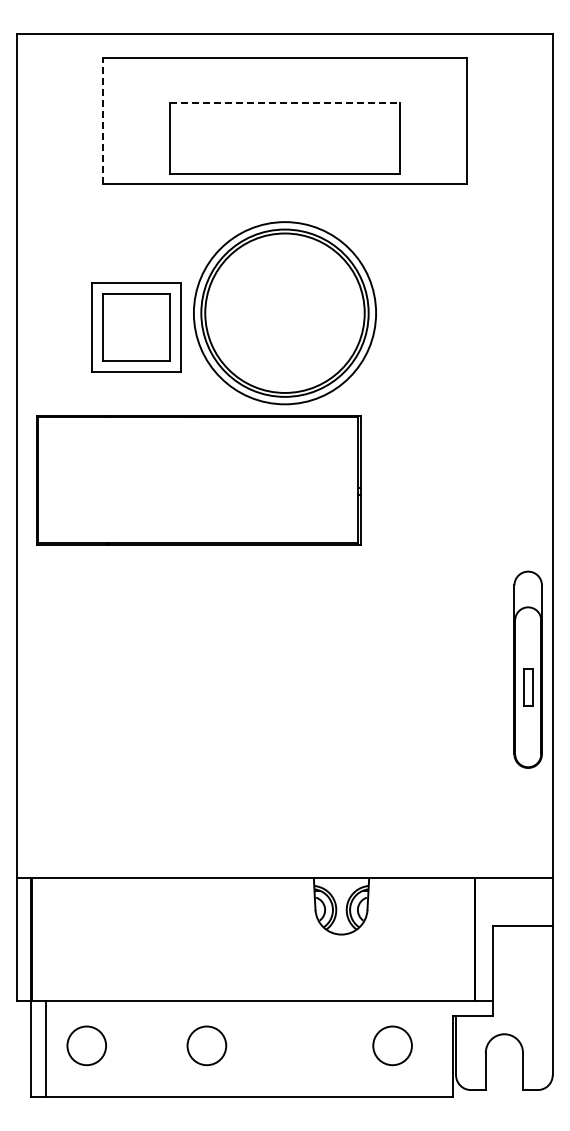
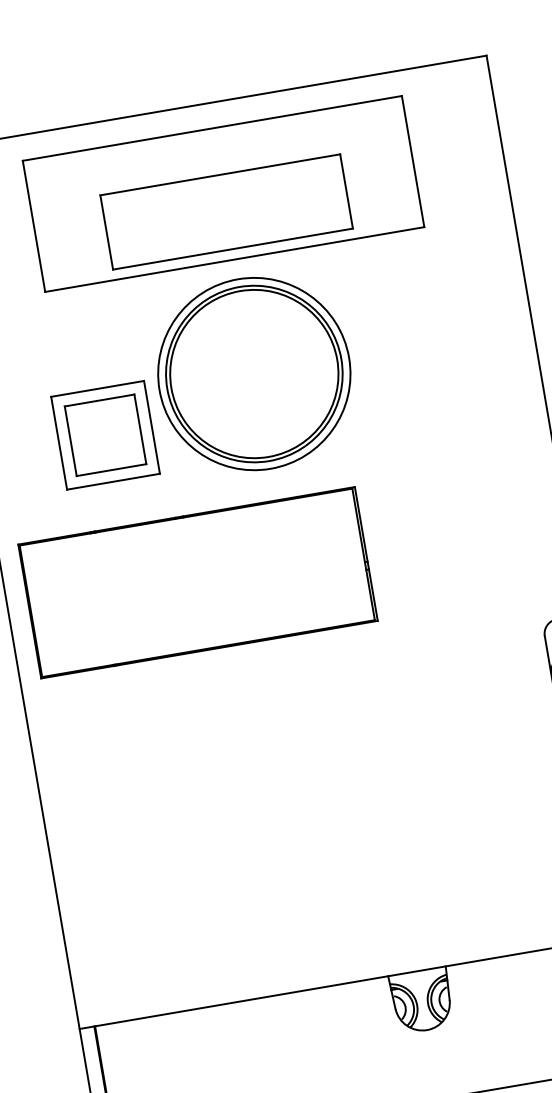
line: (285, 102) -> (220, 174), dashed -> solid
line: (102, 120) -> (33, 225), dashed -> solid
part: (284, 313) -> (253, 374), moved

